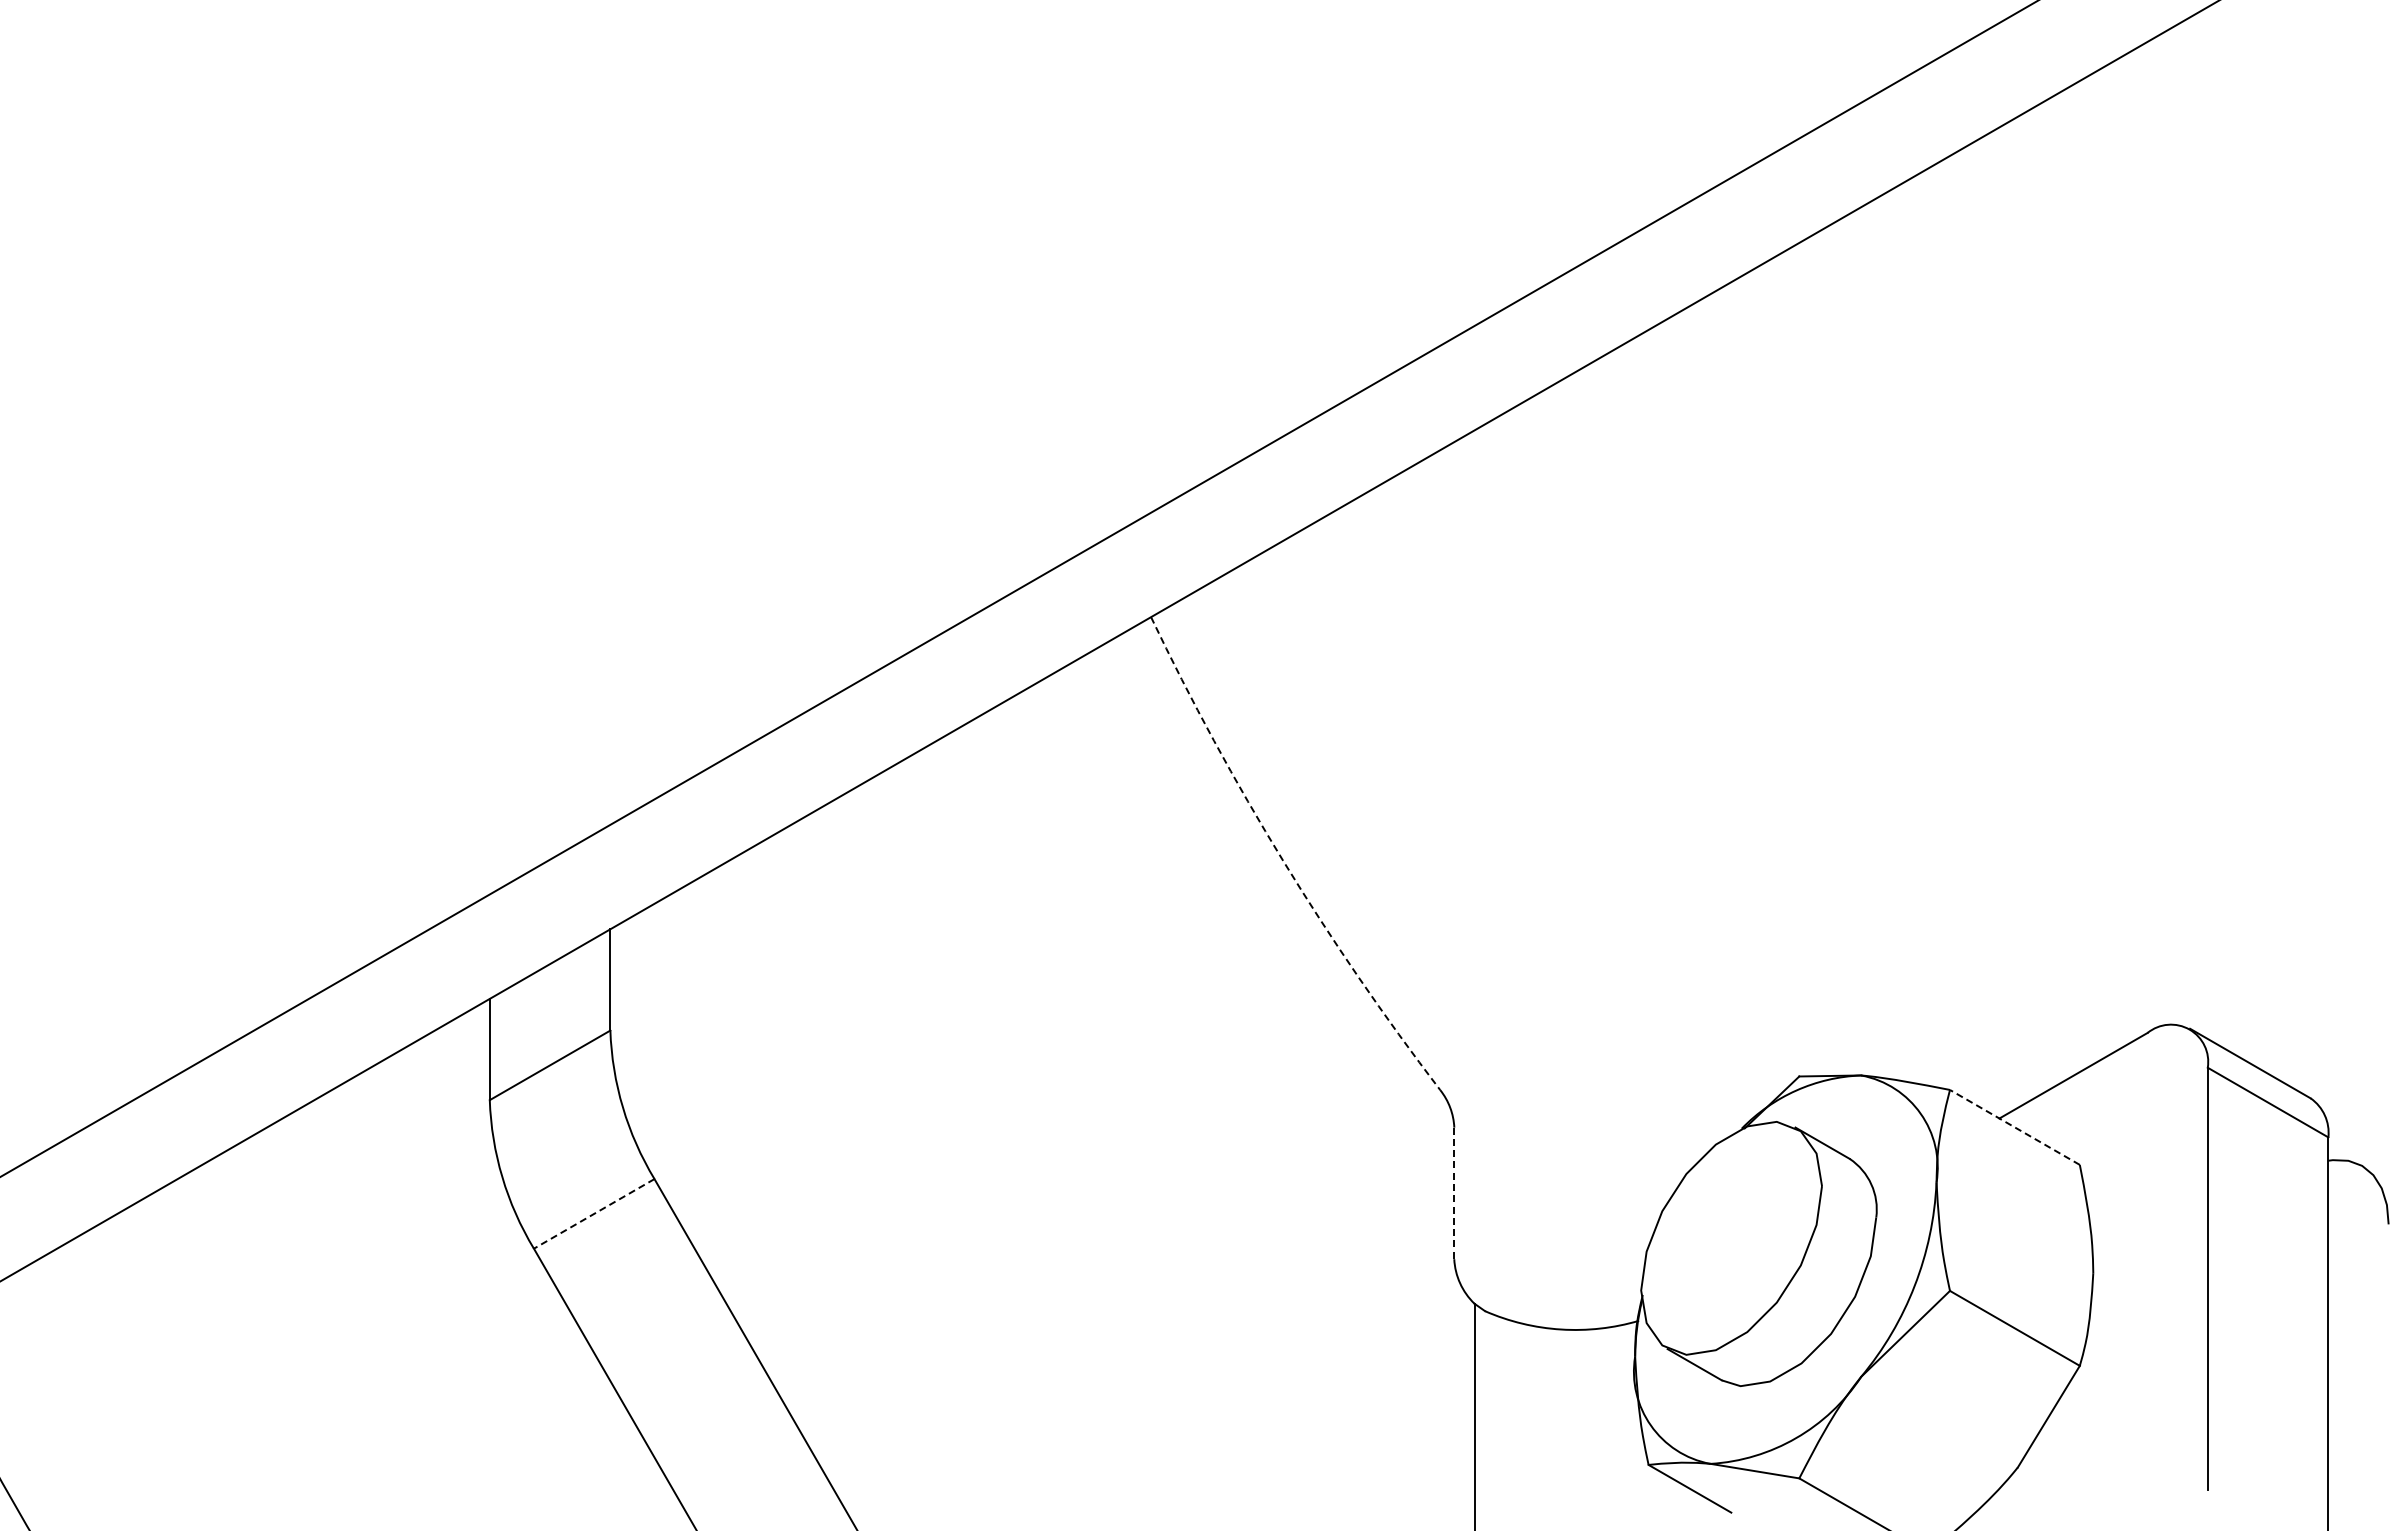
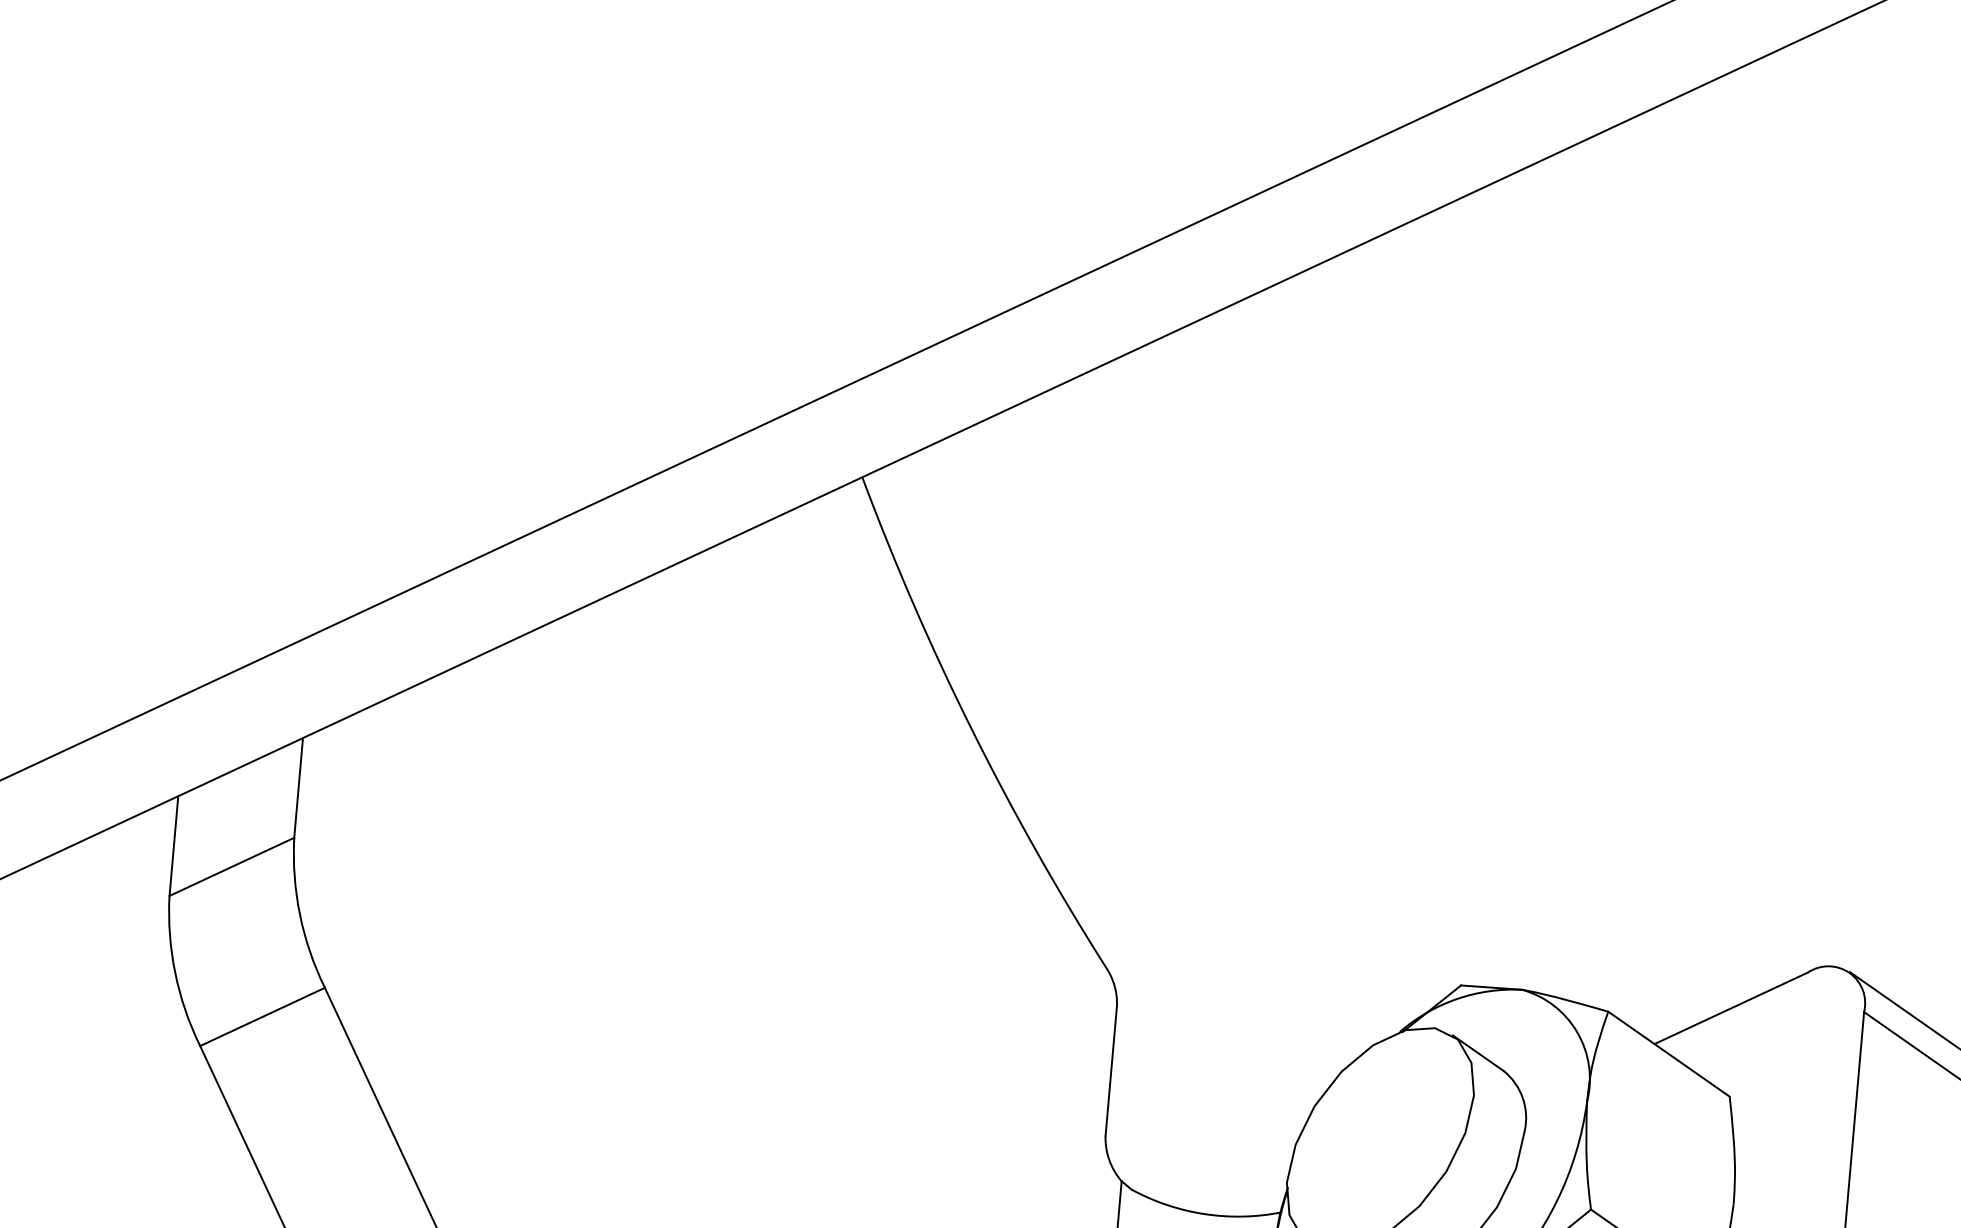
arc: (1283, 861) -> (971, 729), dashed -> solid
line: (2014, 1127) -> (1668, 1054), dashed -> solid
line: (1454, 1193) -> (1111, 1070), dashed -> solid
line: (594, 1213) -> (262, 1016), dashed -> solid

